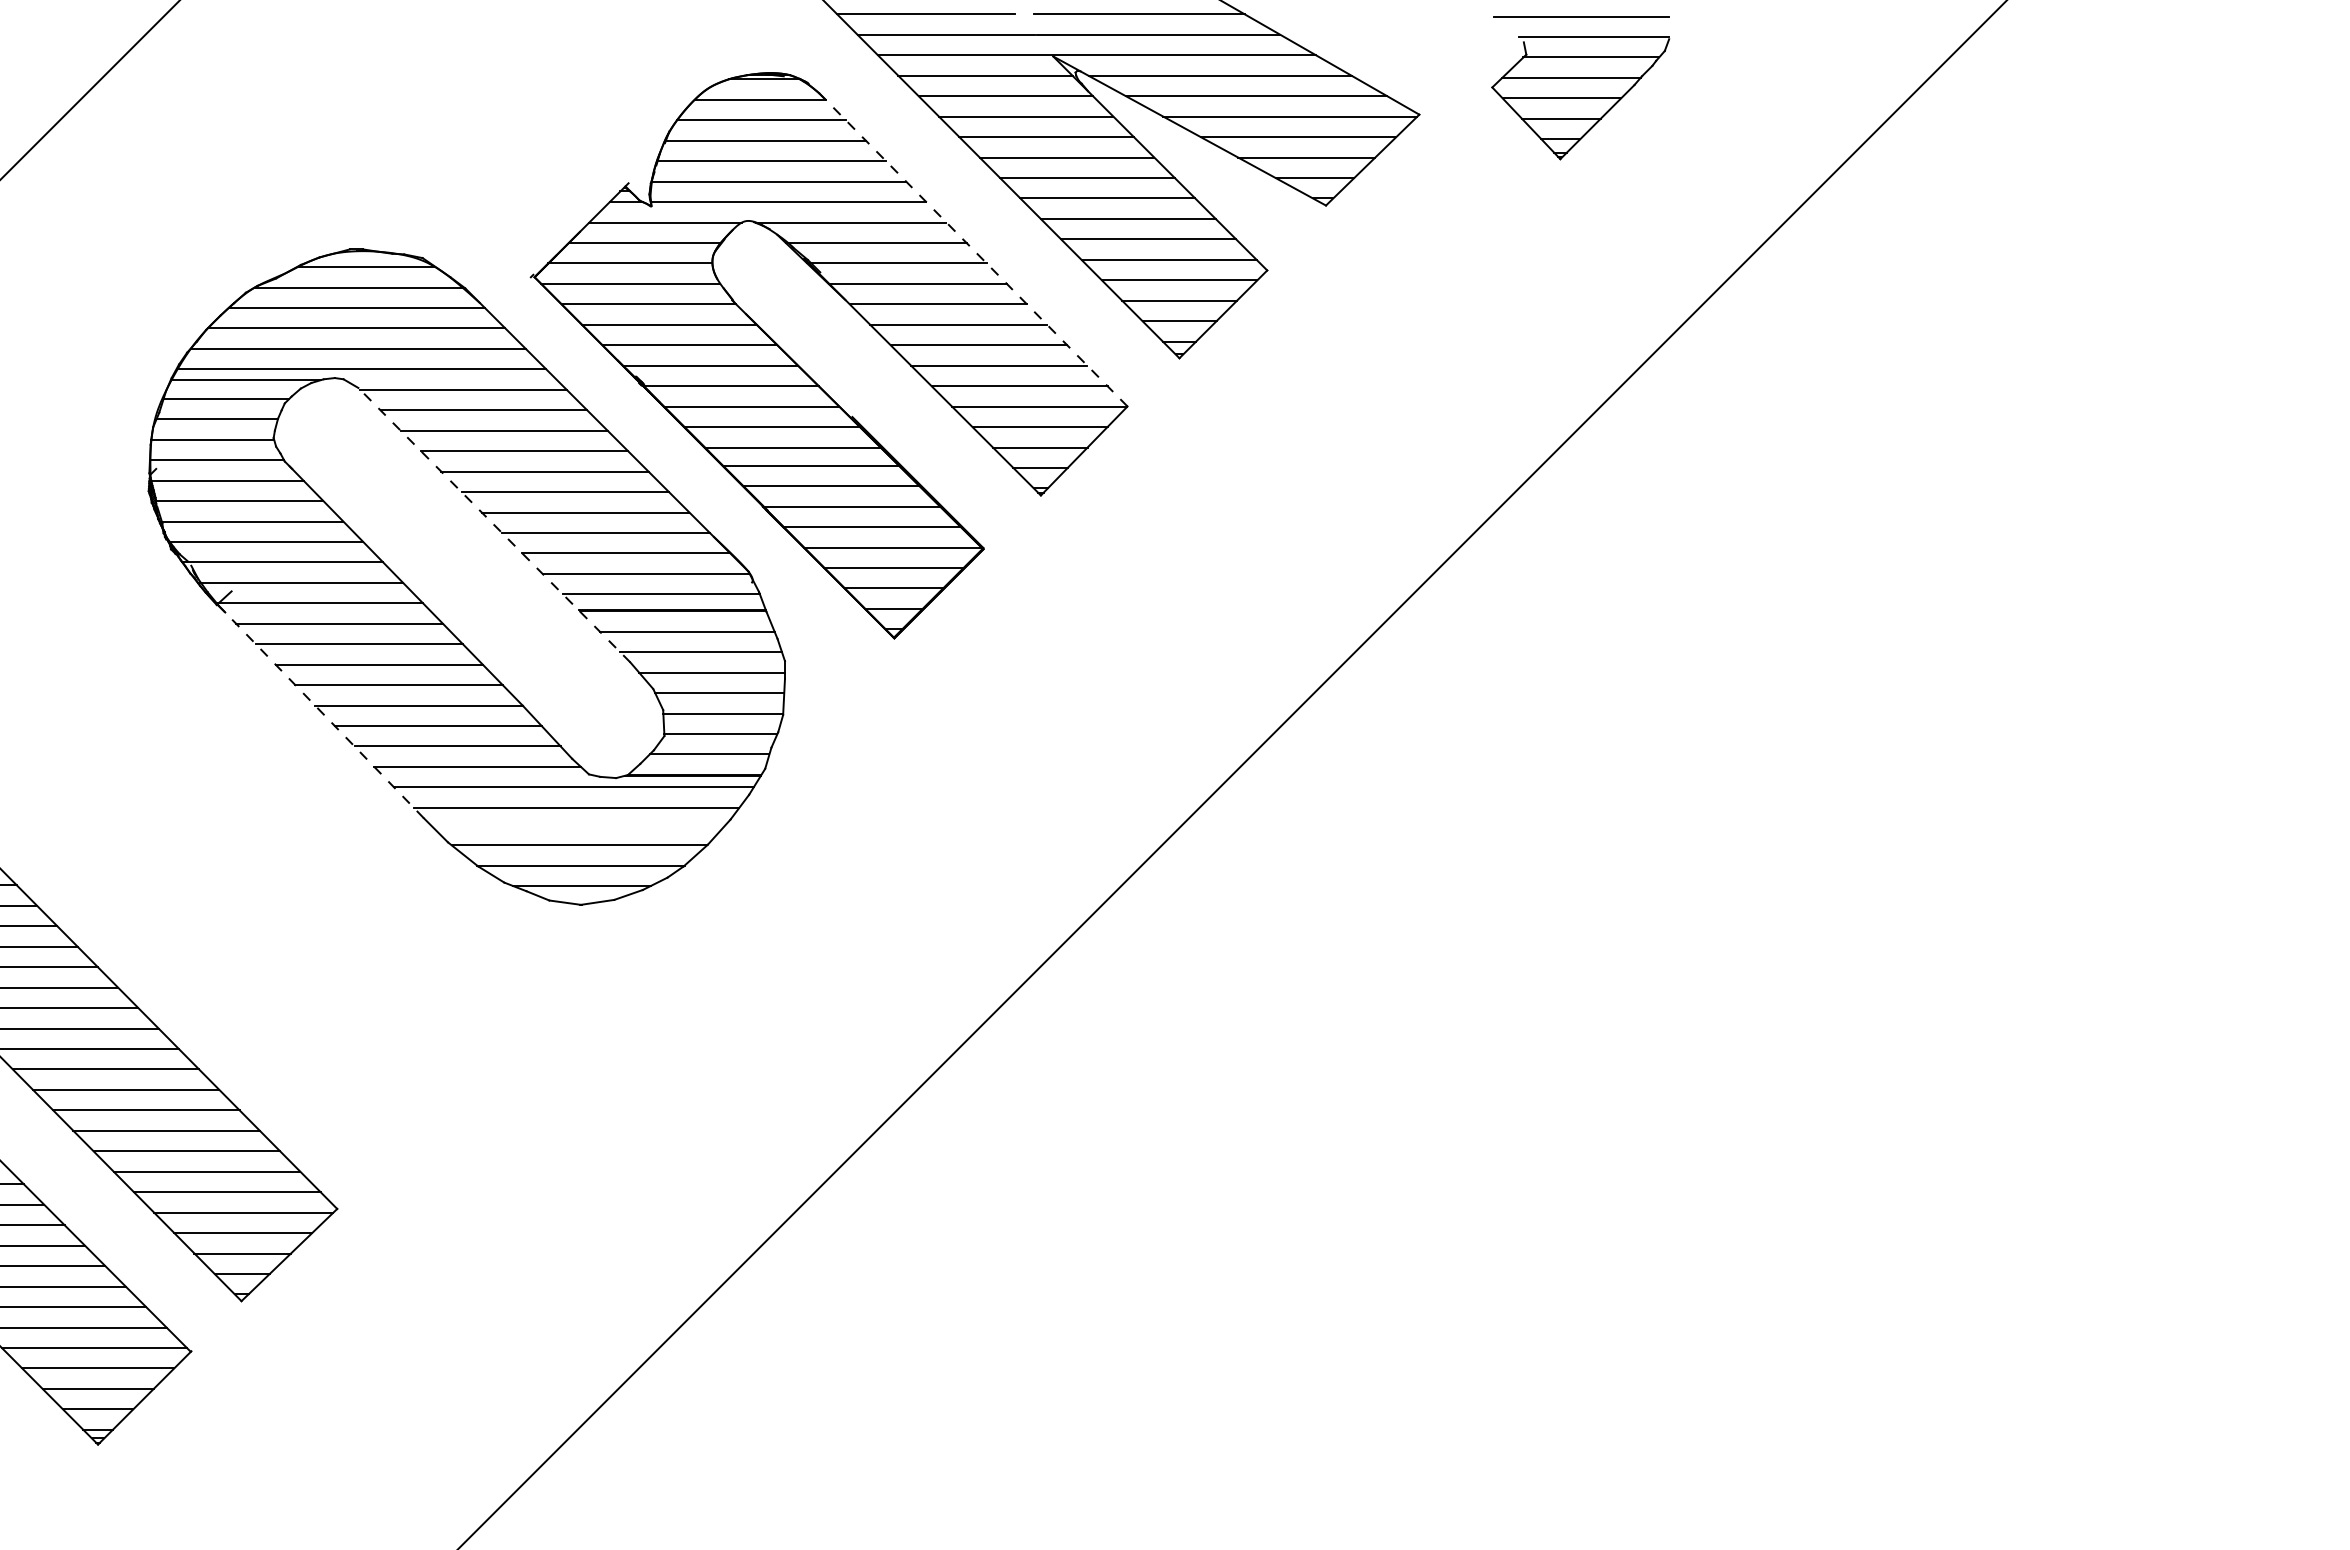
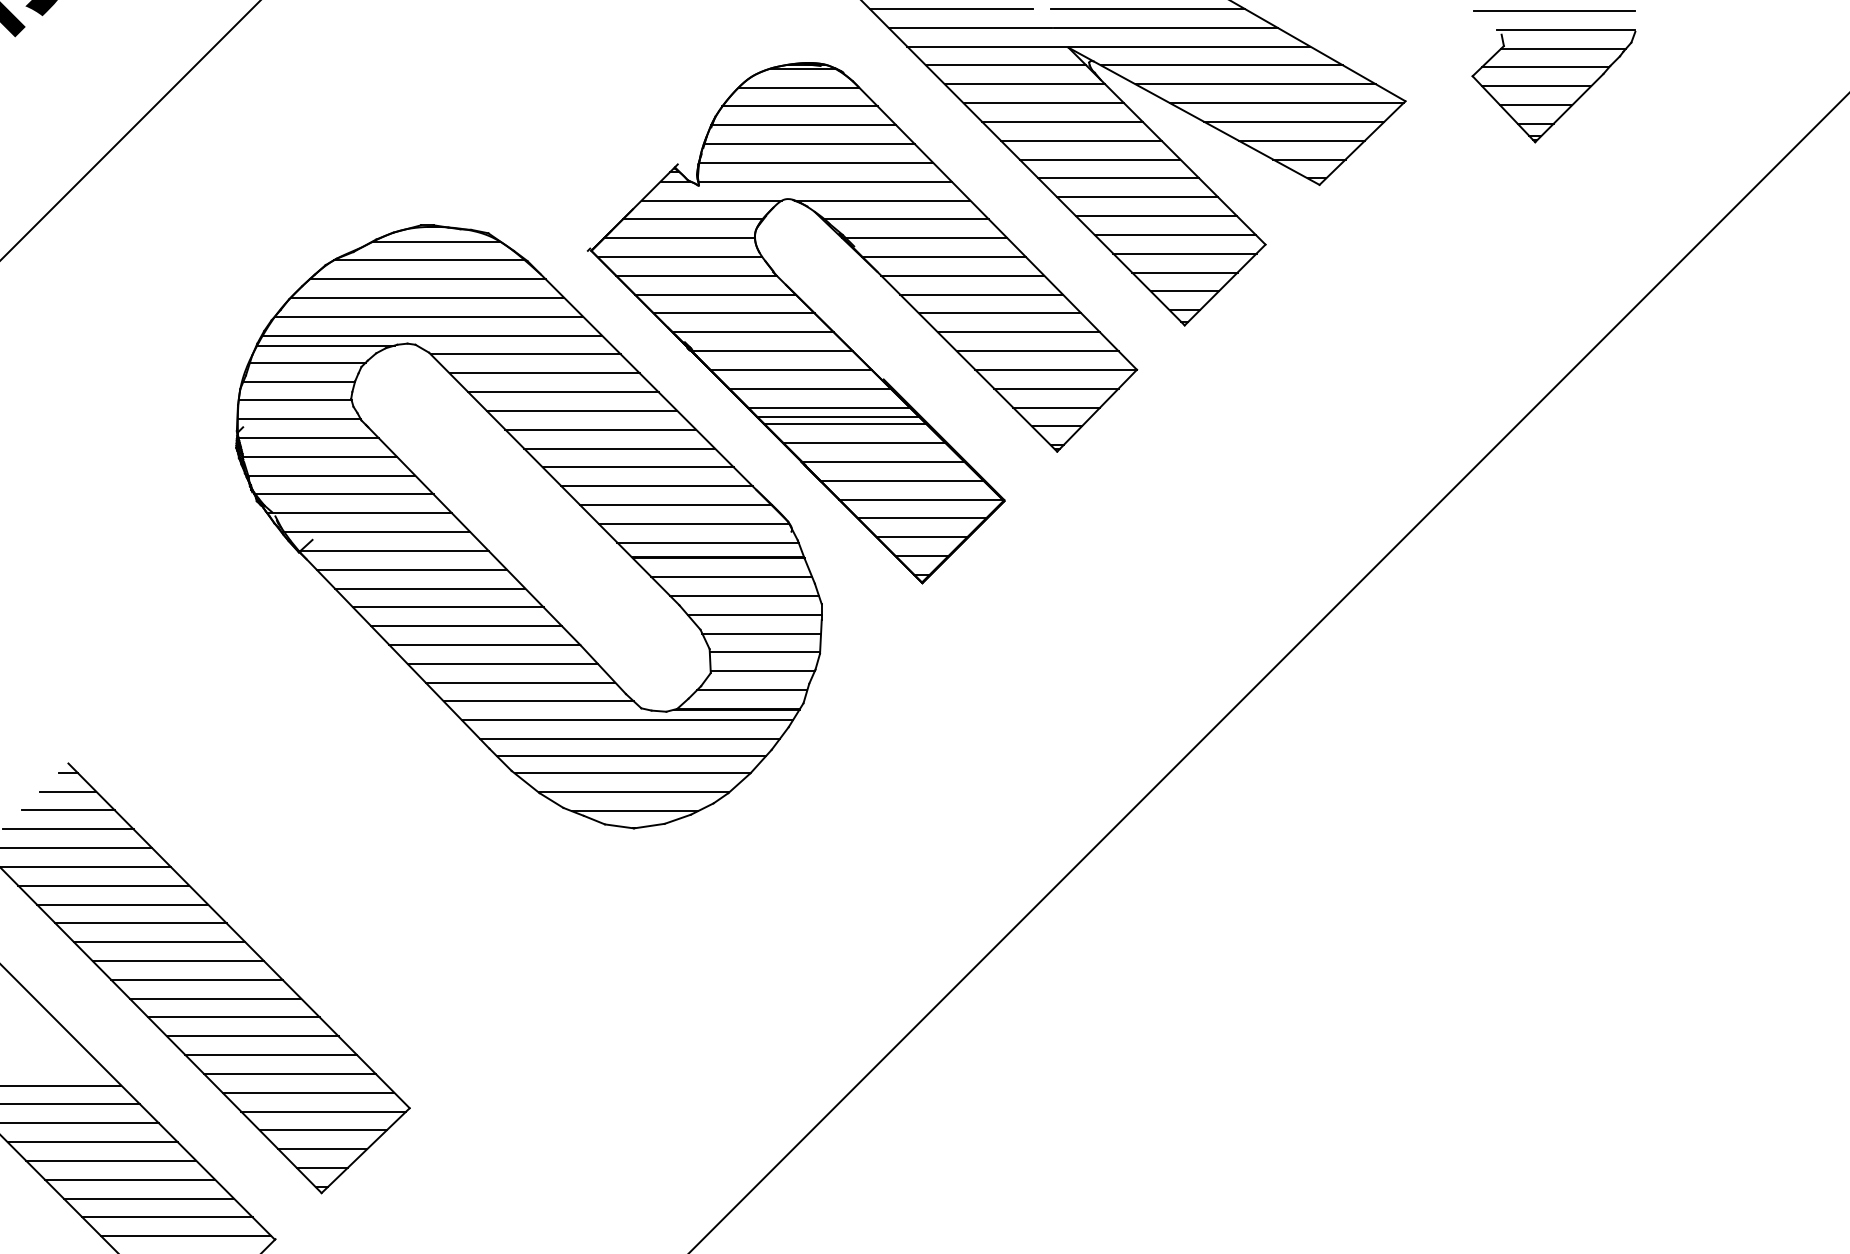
line: (973, 249) -> (995, 225), dashed -> solid
line: (802, 457) -> (837, 416), added
line: (494, 524) -> (554, 478), dashed -> solid
line: (321, 711) -> (395, 650), dashed -> solid
line: (578, 826) -> (631, 756), added

